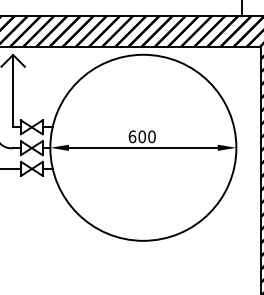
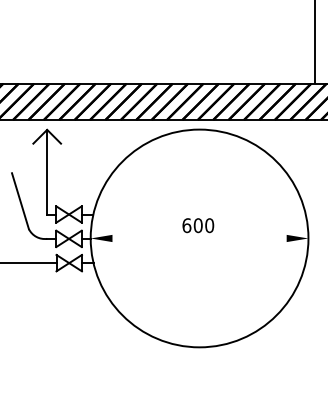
line: (143, 147) -> (199, 238), removed

